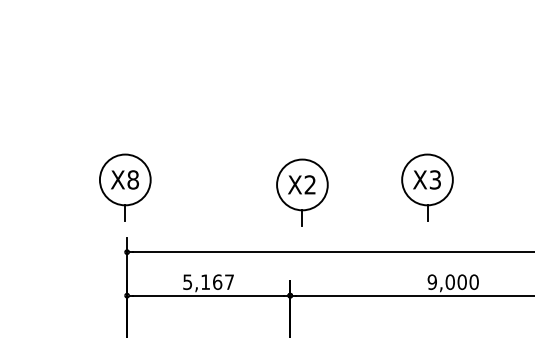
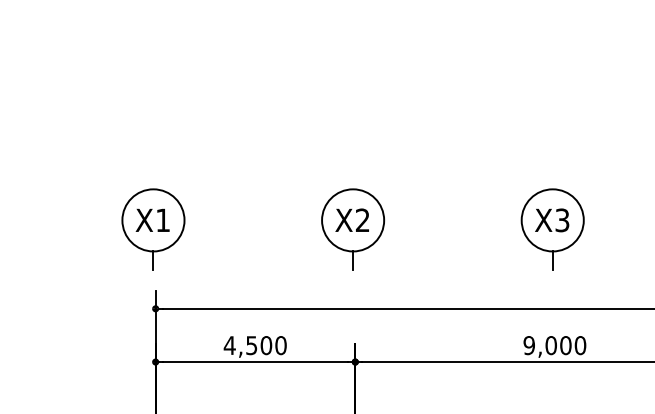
text: (132, 179) -> (162, 219), X8 -> X1
part: (427, 187) -> (552, 229), moved
part: (302, 192) -> (353, 229), moved
text: (208, 282) -> (255, 345), 5,167 -> 4,500

